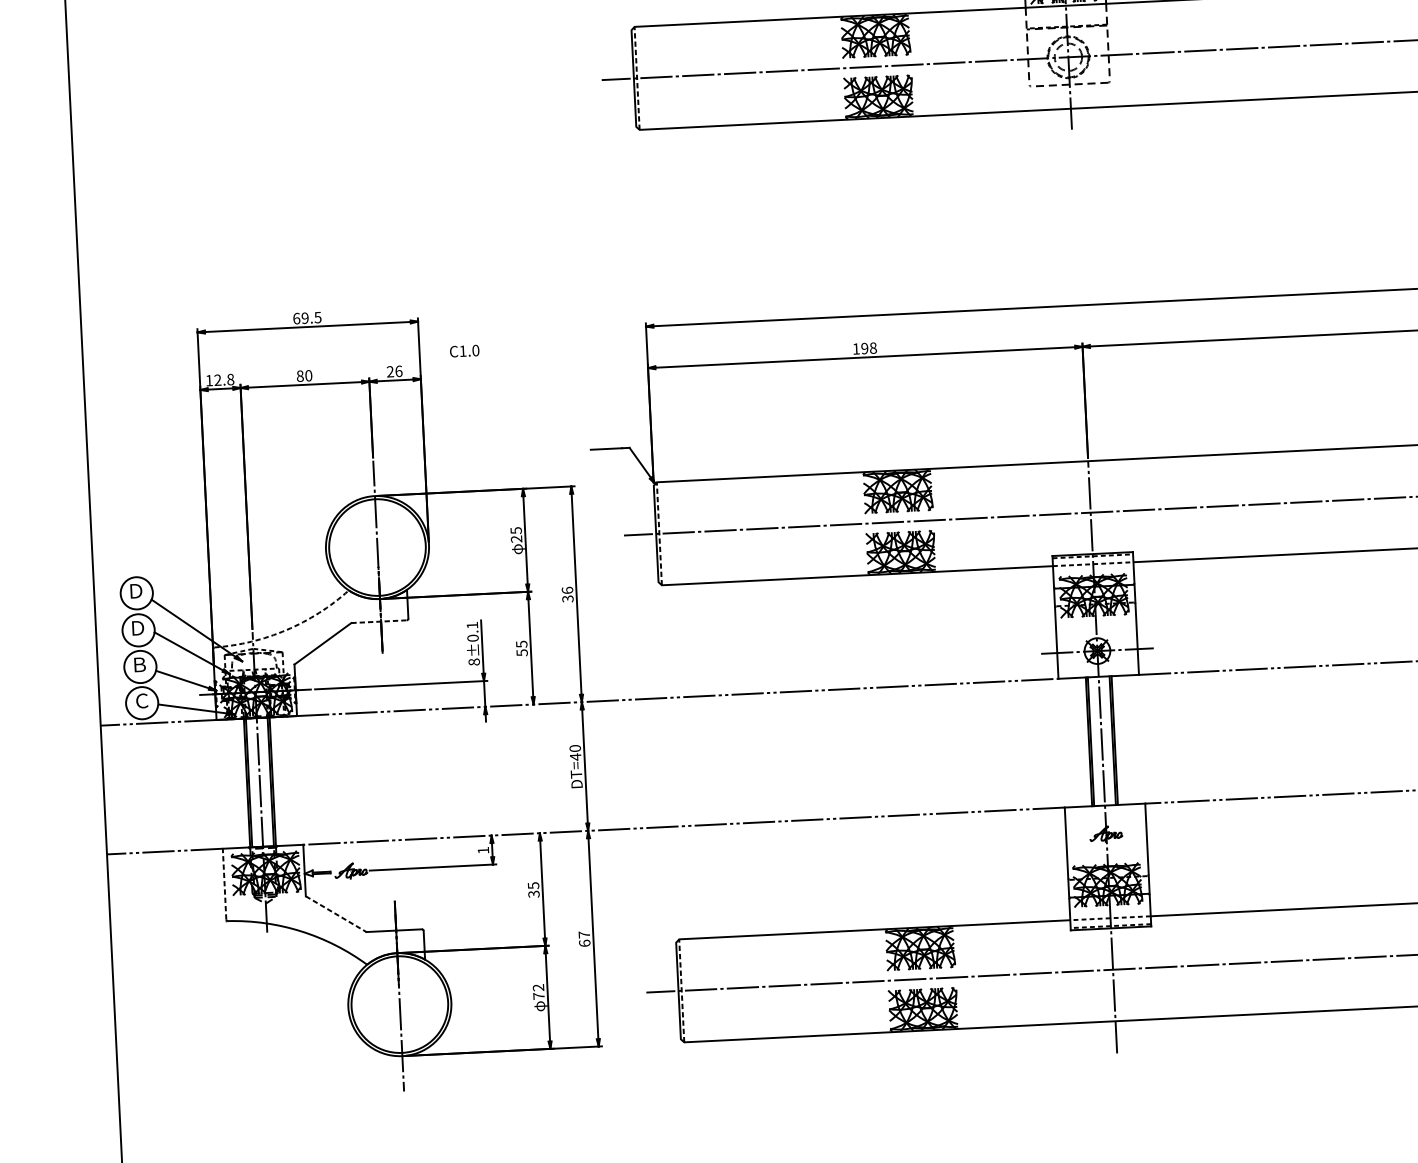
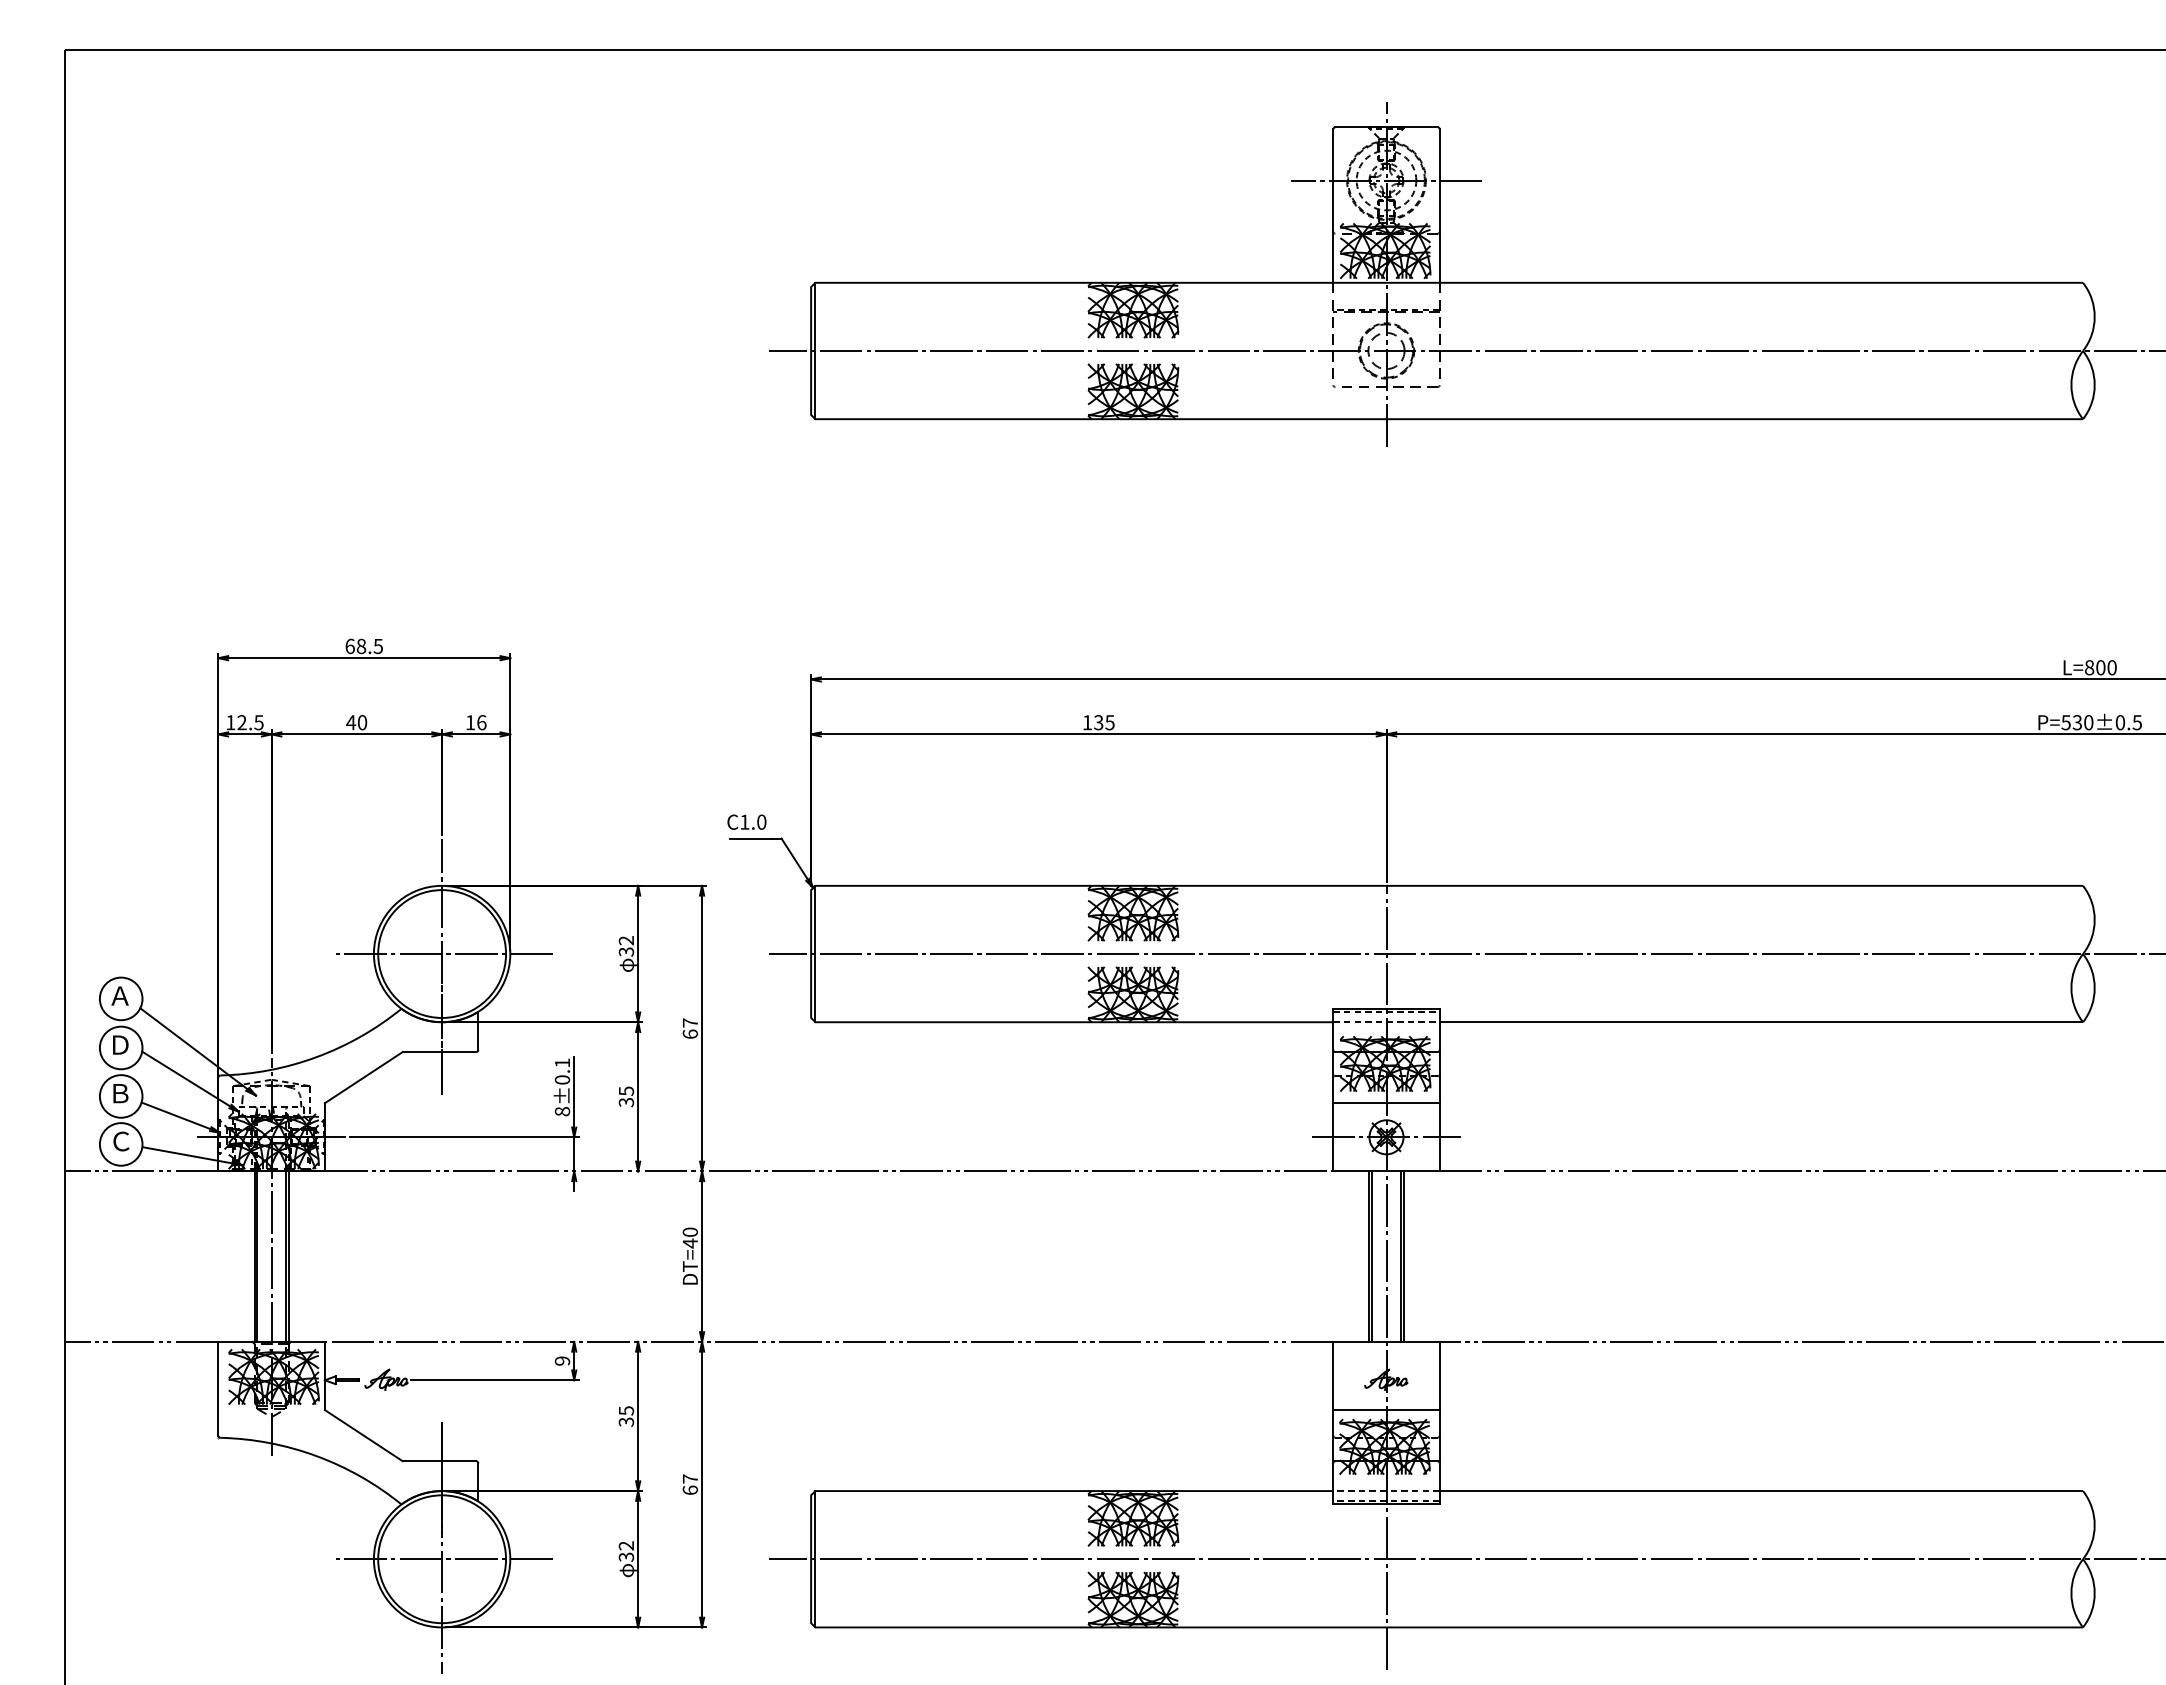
line: (637, 77) -> (815, 350), dashed -> solid
text: (305, 318) -> (361, 646), 69.5 -> 68.5
text: (869, 348) -> (1104, 722), 198 -> 135
text: (464, 350) -> (746, 821), moved
text: (390, 371) -> (470, 722), 26 -> 16
text: (300, 376) -> (351, 722), 80 -> 40
text: (230, 379) -> (258, 722), 12.8 -> 12.5
line: (659, 533) -> (815, 953), dashed -> solid
text: (516, 535) -> (626, 946), 25 -> 32
line: (377, 547) -> (441, 954), added
text: (135, 590) -> (119, 995), Ｄ -> Ａ
text: (567, 594) -> (689, 1028), 36 -> 67
line: (379, 622) -> (439, 1052), dashed -> solid
line: (1096, 625) -> (1386, 1103), added
arc: (286, 630) -> (316, 1057), dashed -> solid
text: (521, 652) -> (625, 1102), 55 -> 35
text: (483, 850) -> (562, 1360), 1 -> 9
line: (1107, 857) -> (1386, 1410), added
line: (224, 883) -> (218, 1388), dashed -> solid
line: (335, 914) -> (363, 1435), dashed -> solid
line: (681, 990) -> (815, 1558), dashed -> solid
text: (539, 995) -> (626, 1556), 72 -> 32
line: (399, 1004) -> (441, 1559), added

